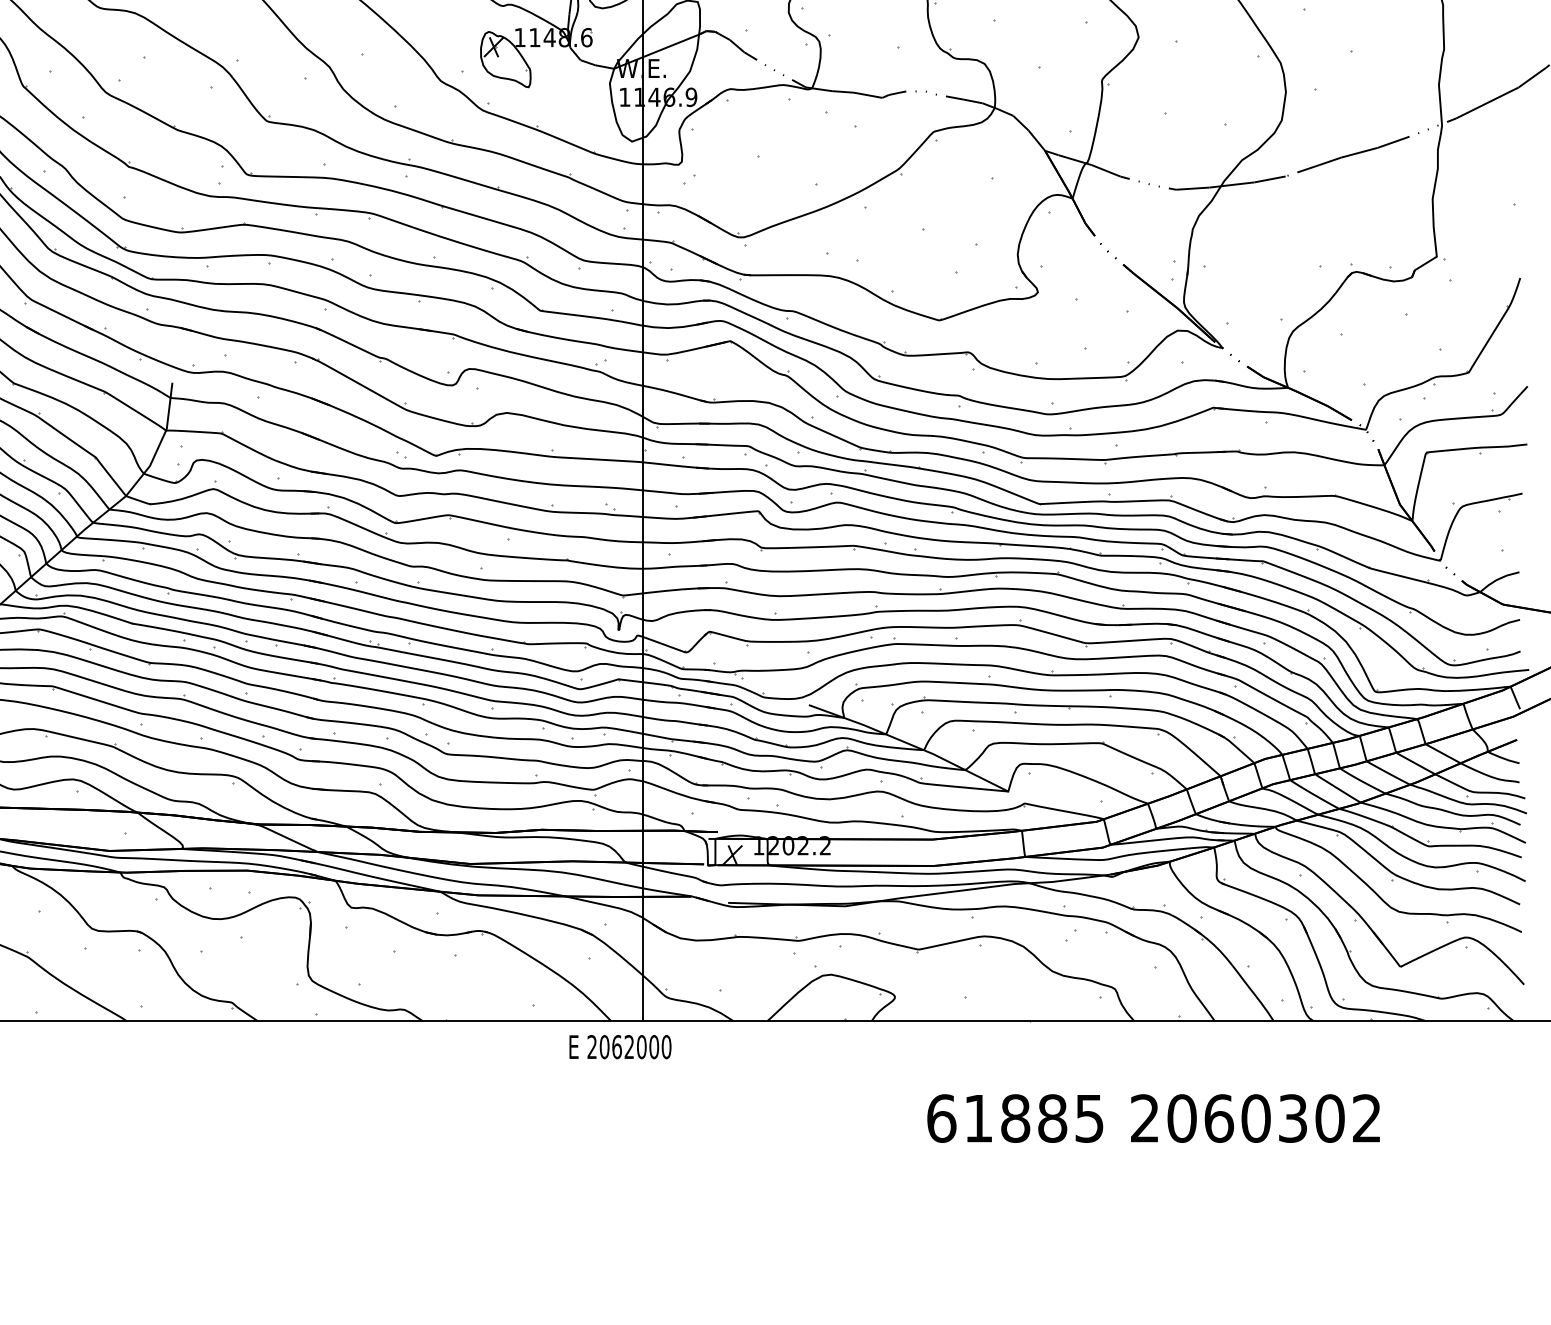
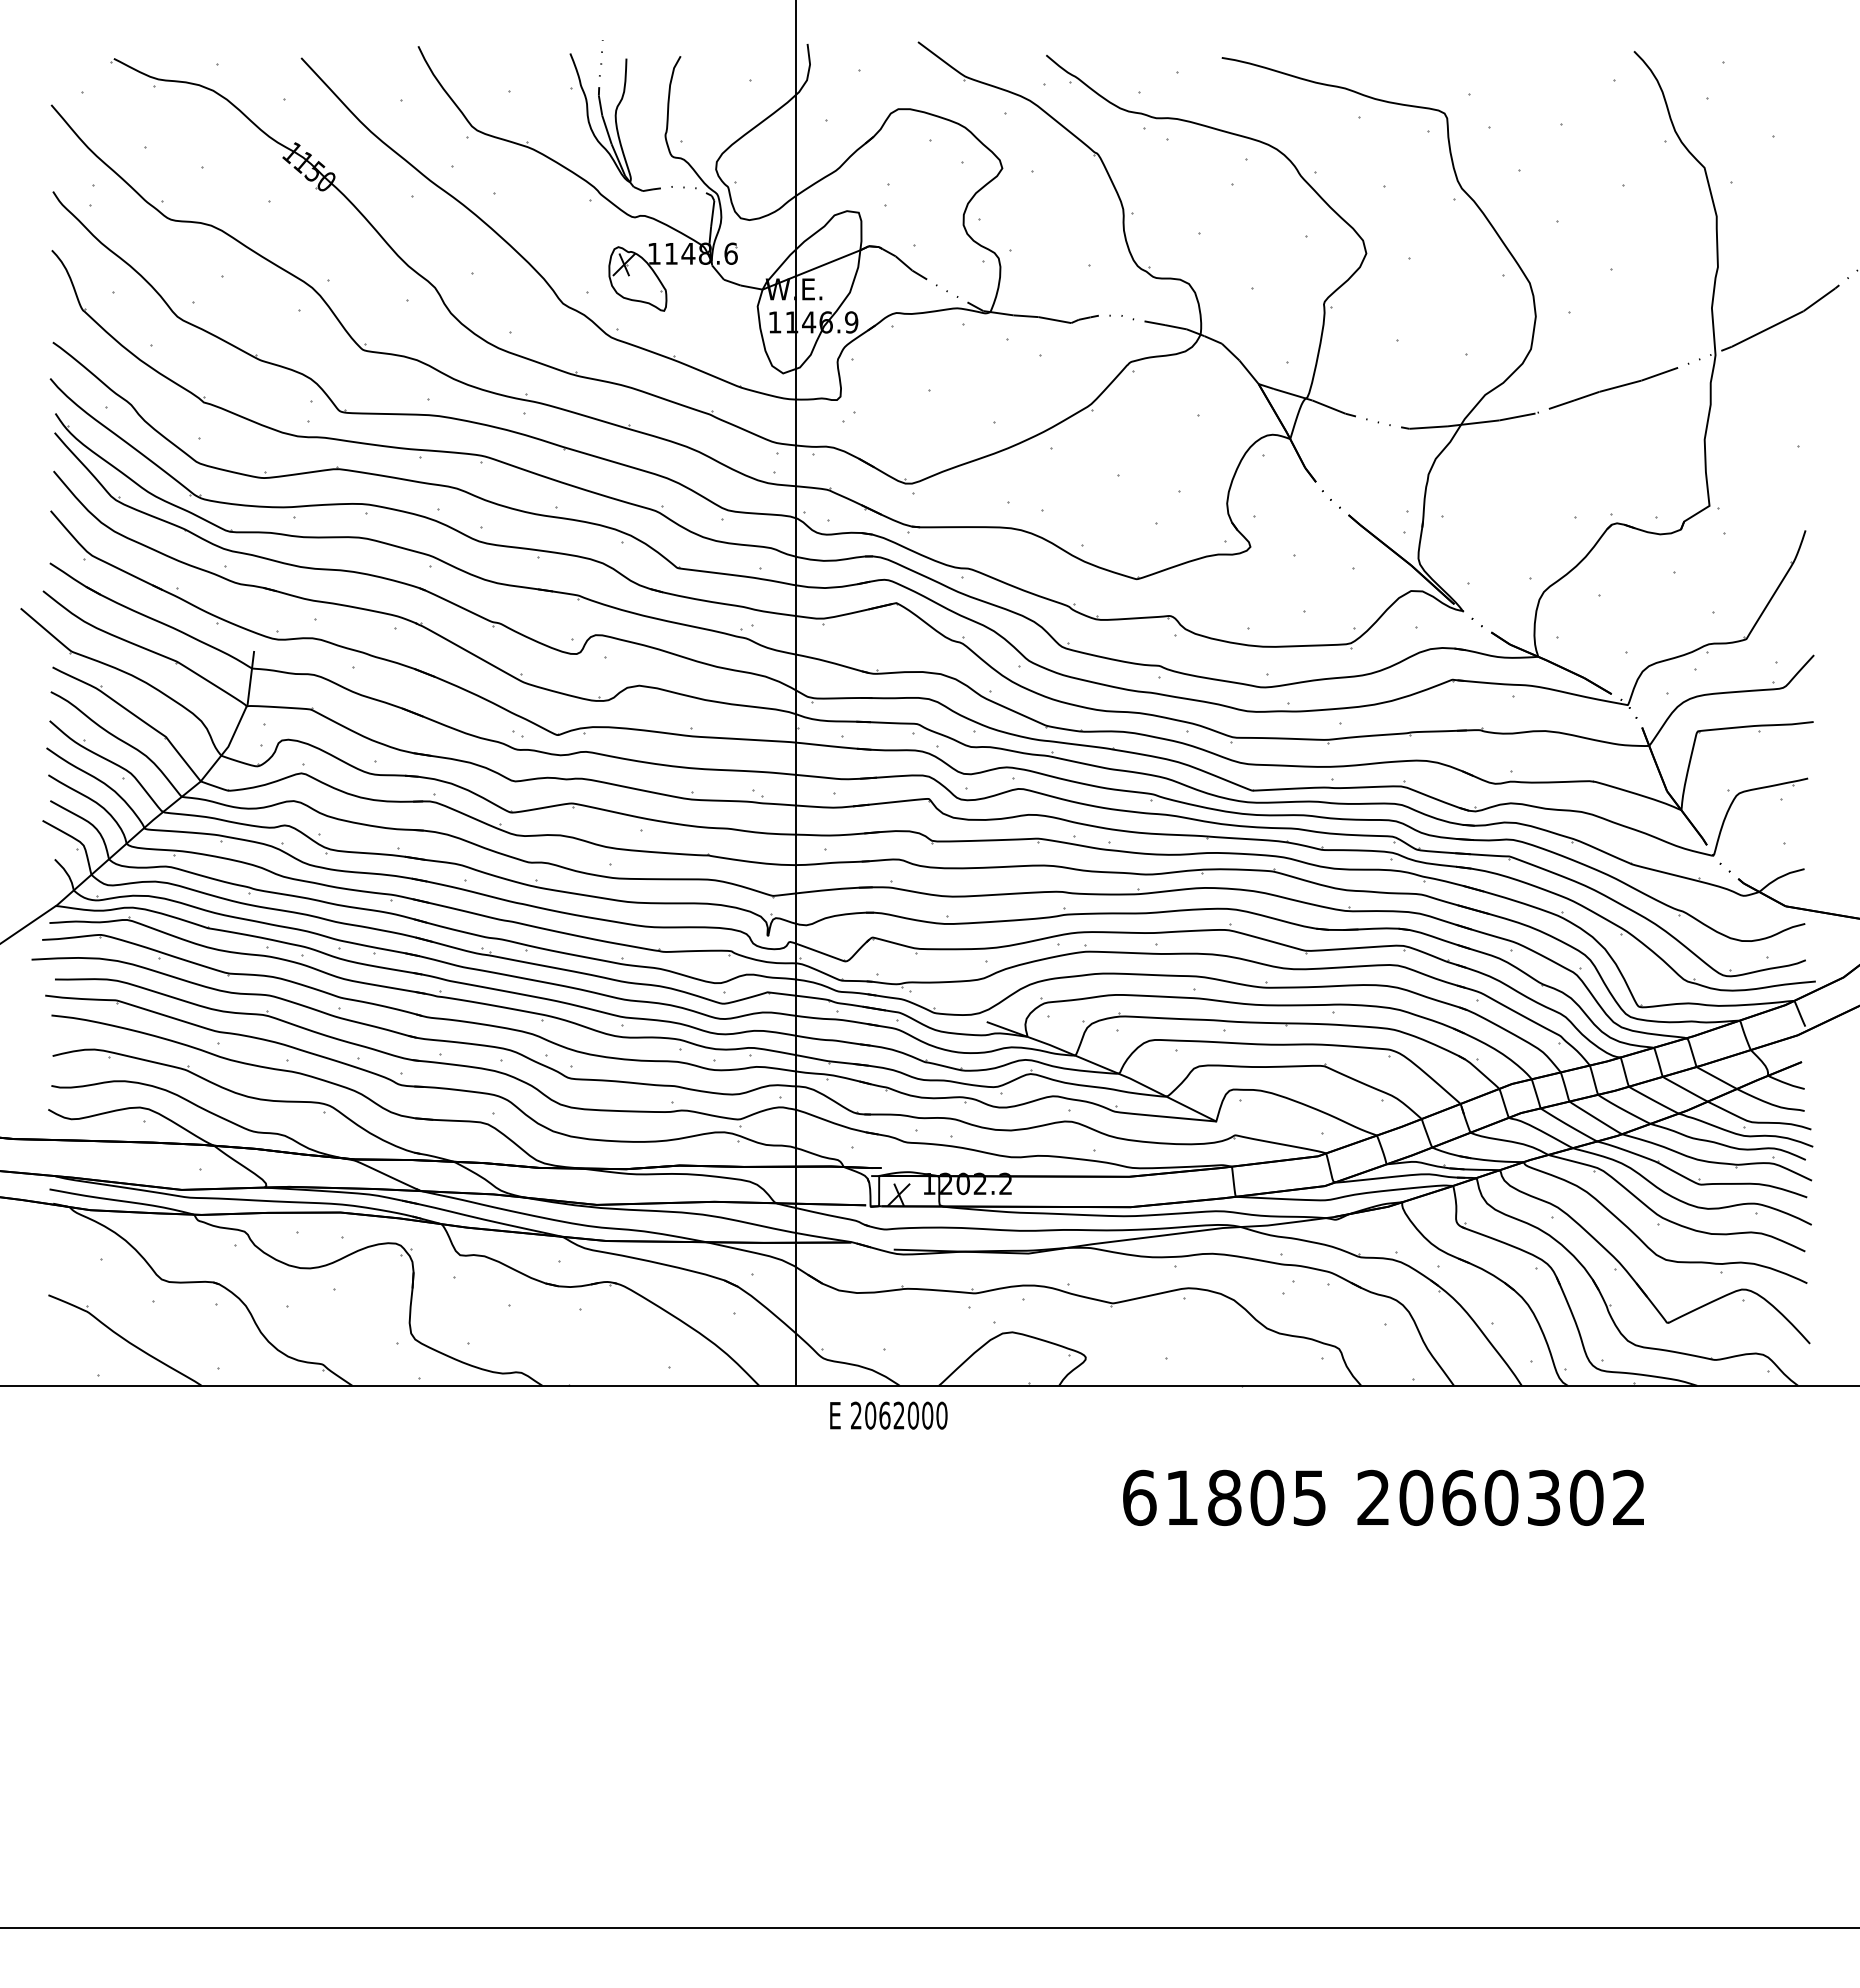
text: (620, 1046) -> (888, 1415), moved
text: (1052, 1118) -> (1267, 1497), 61885 -> 61805

